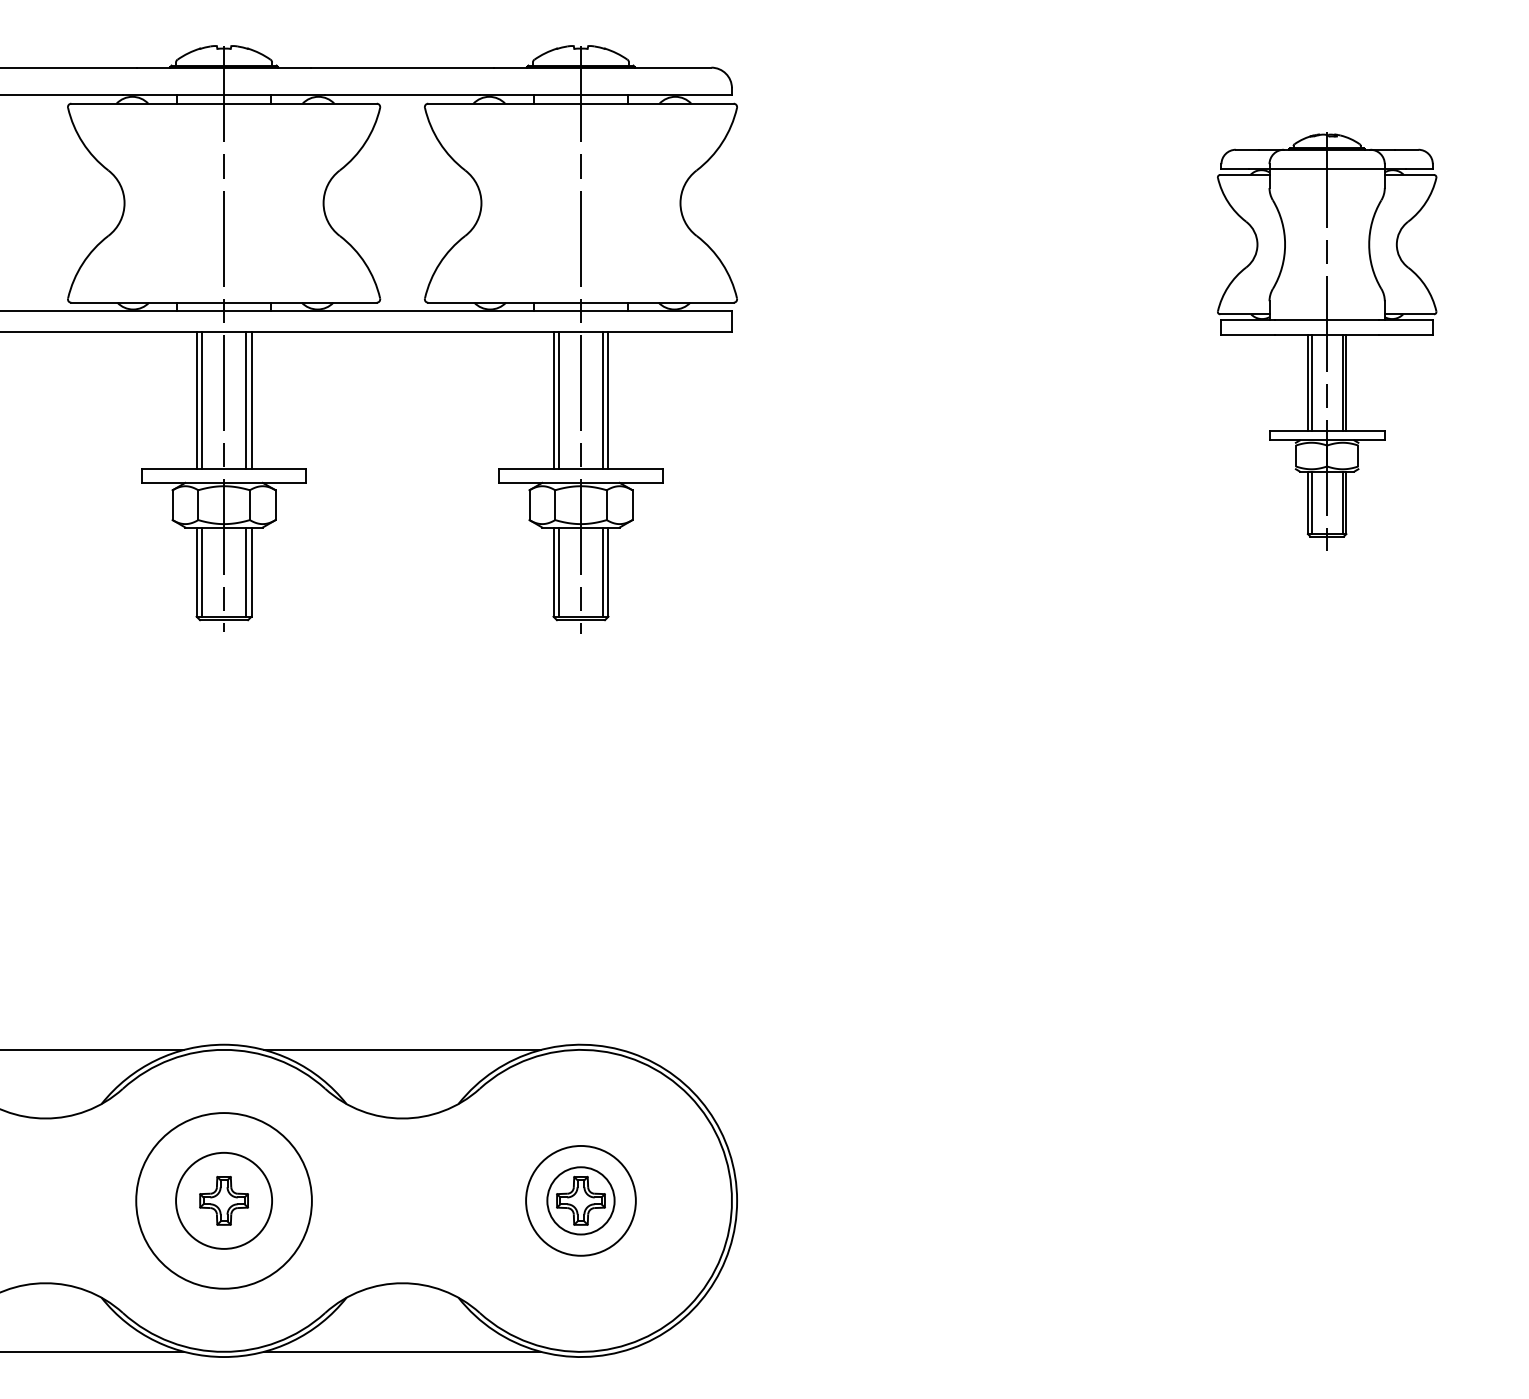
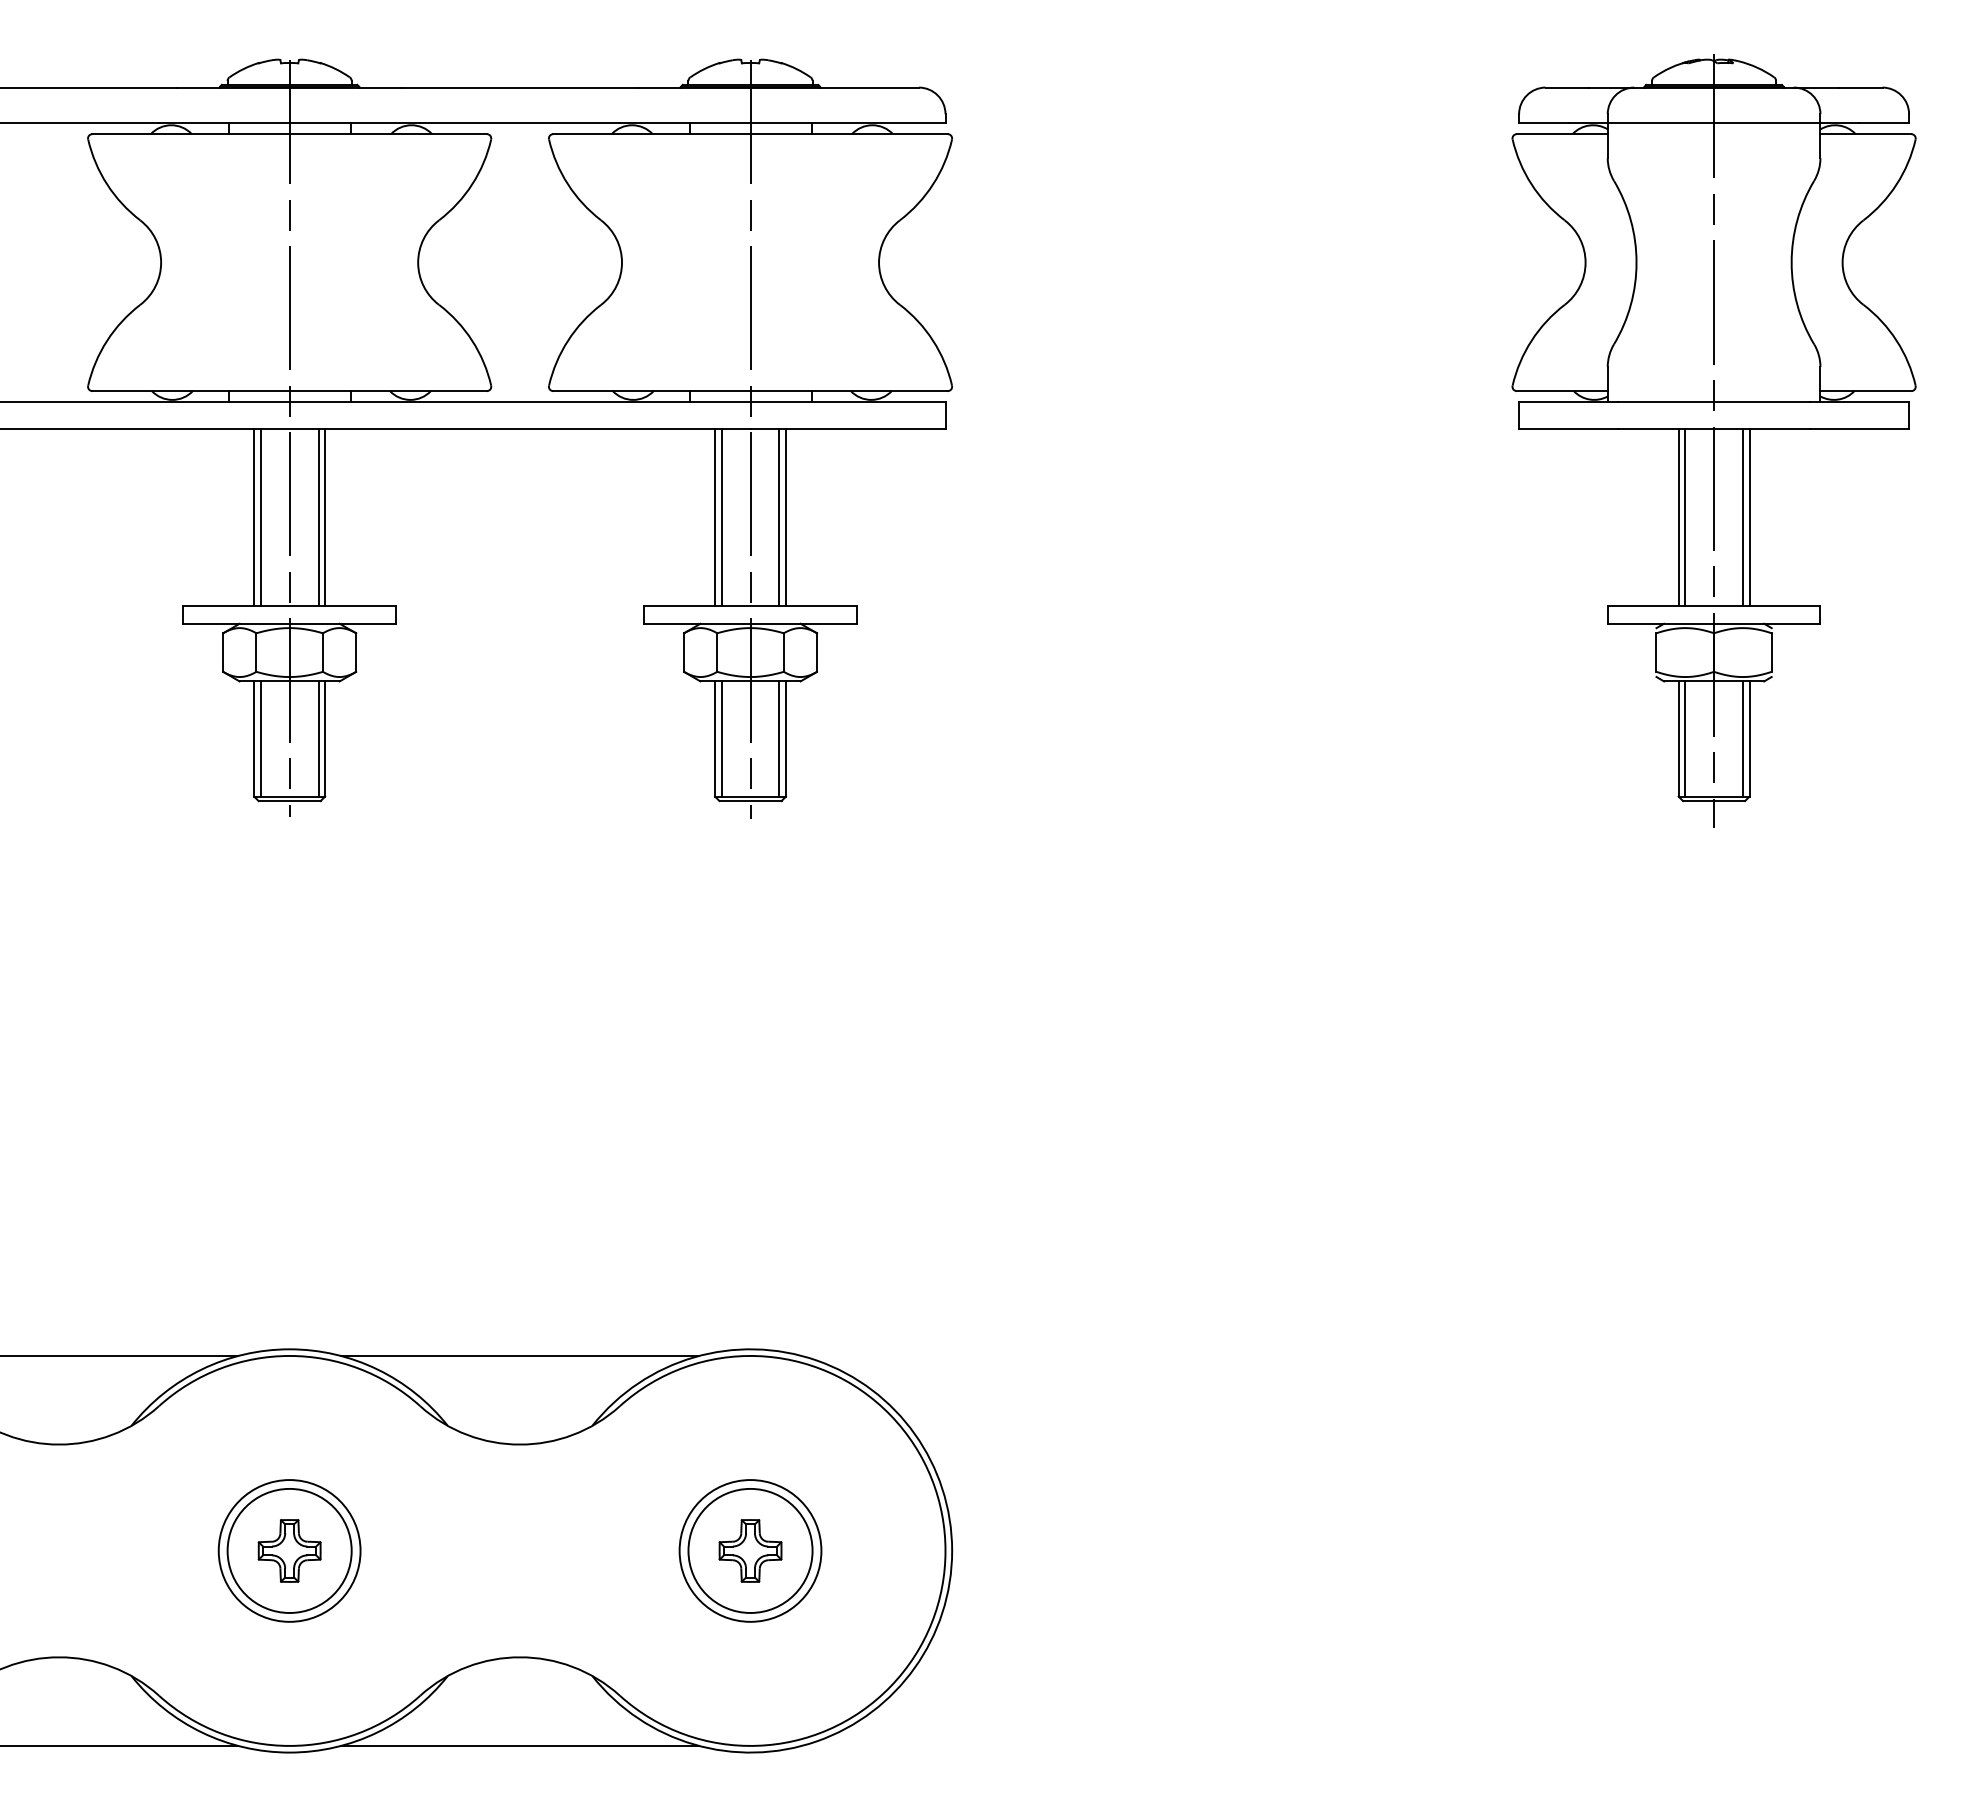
part: (1326, 340) -> (1713, 440), size x1.43
circle: (223, 1200) -> (289, 1550), size x0.62
circle: (580, 1200) -> (750, 1550), size x1.43

